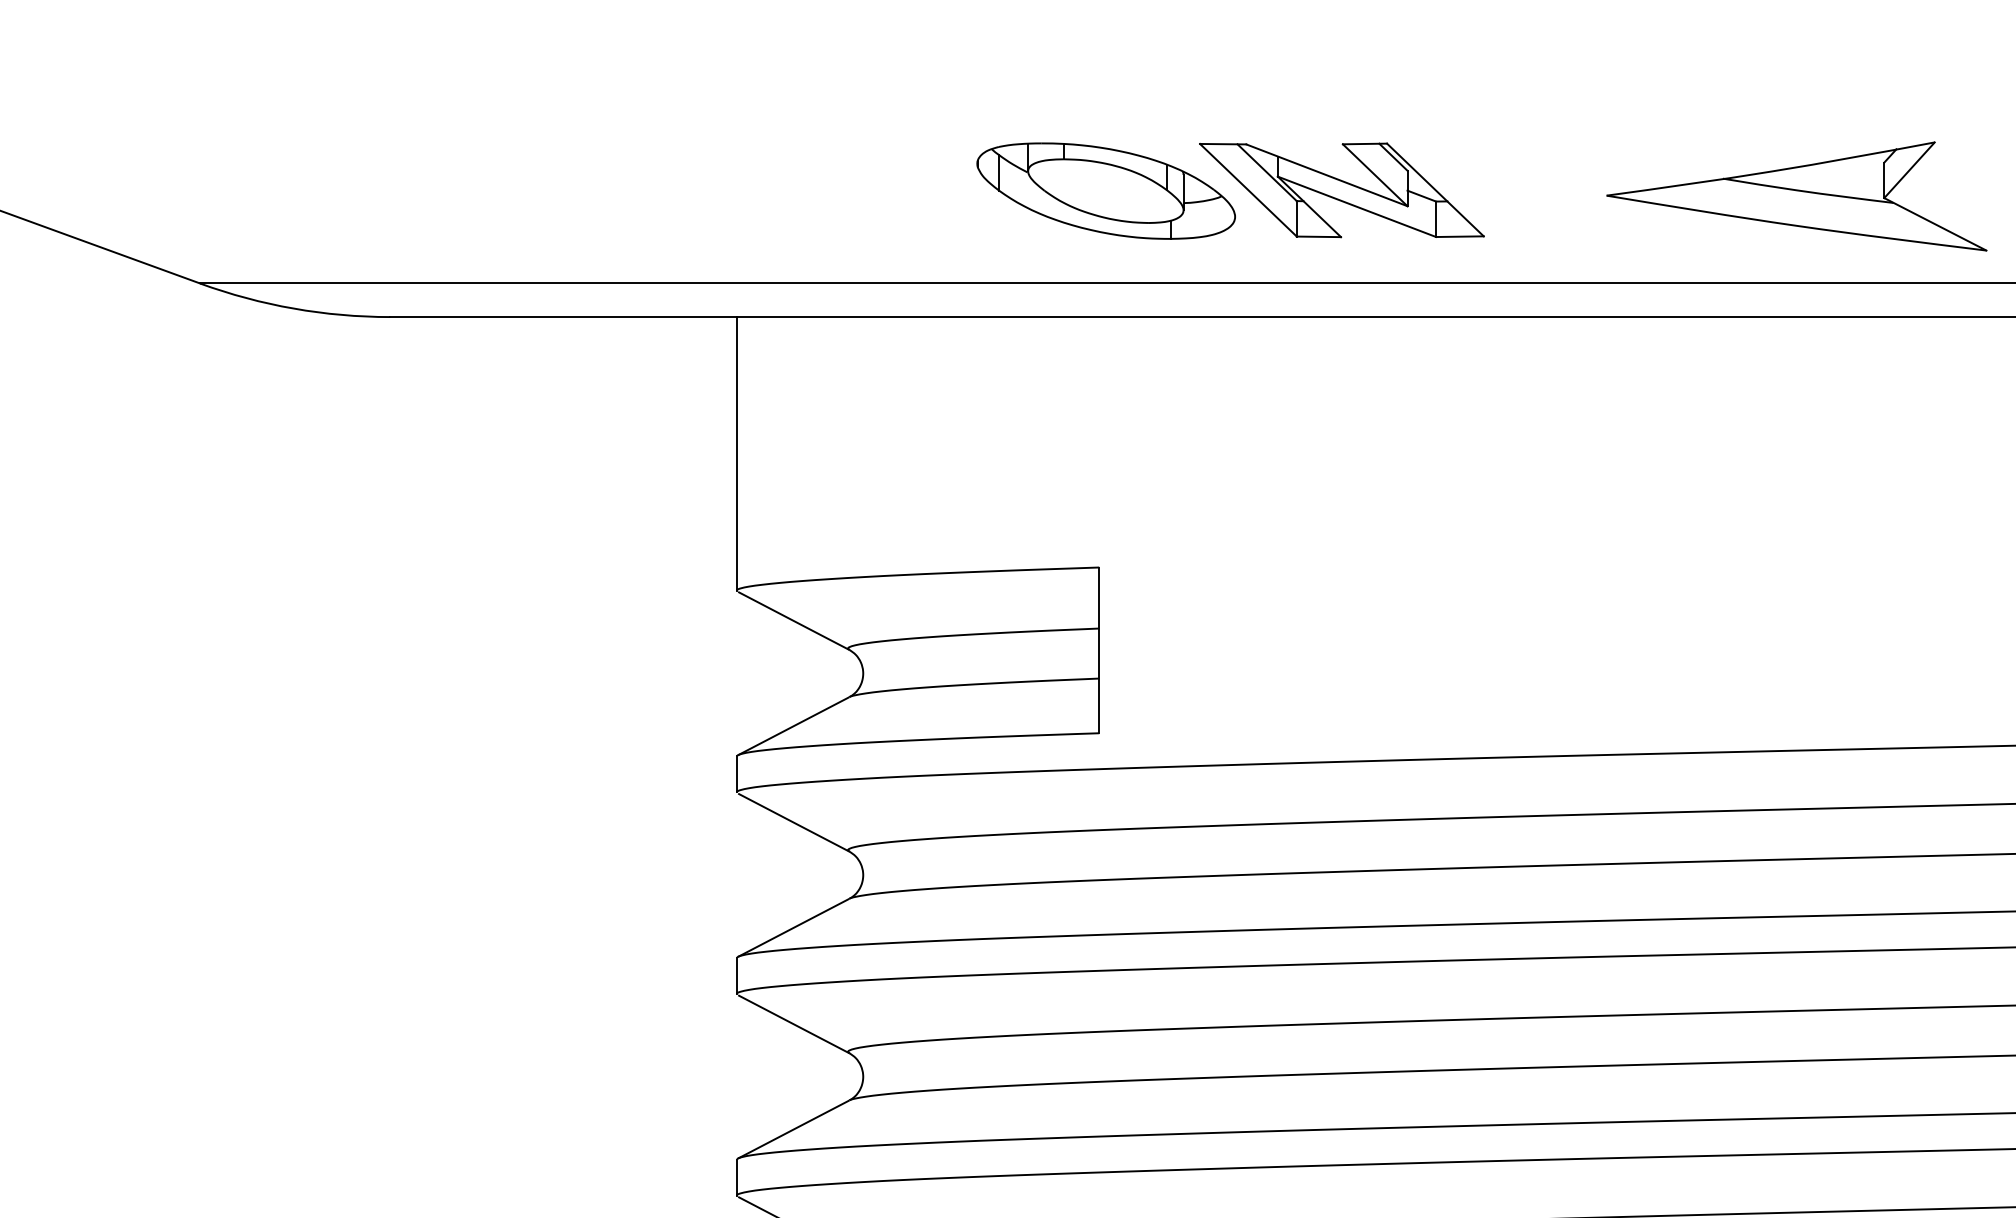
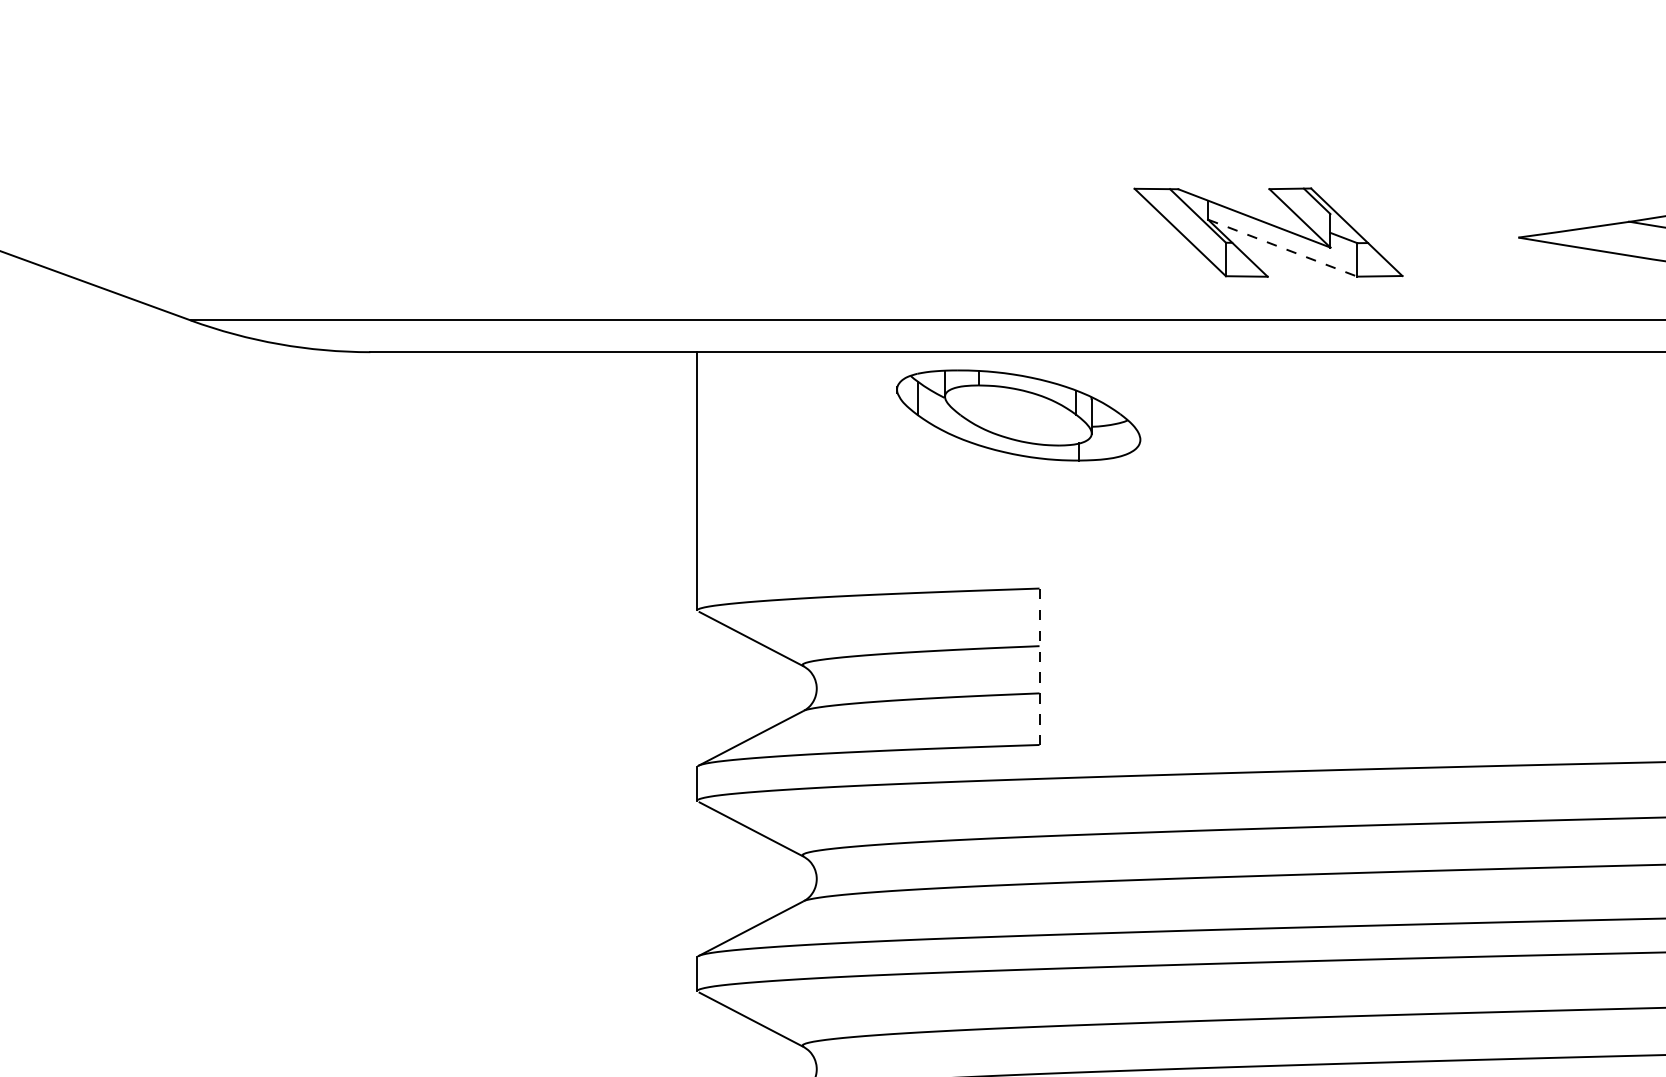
part: (1105, 190) -> (1018, 414), moved
line: (1356, 206) -> (1282, 247), solid -> dashed
line: (1099, 650) -> (1039, 666), solid -> dashed

